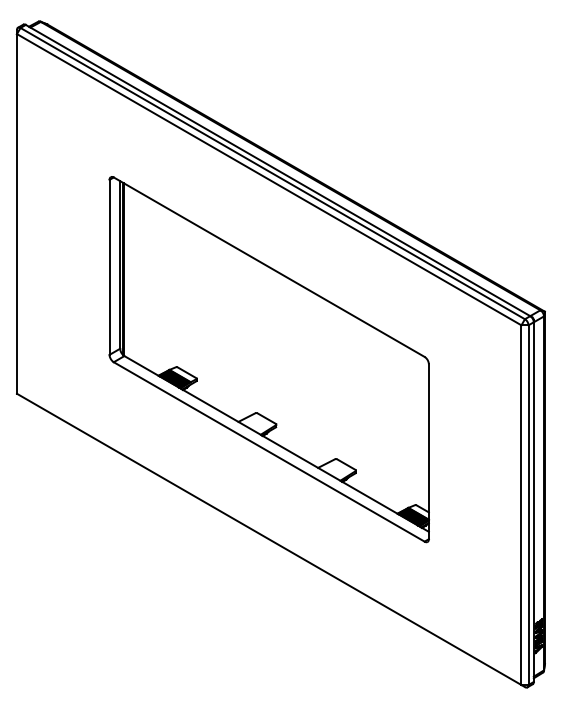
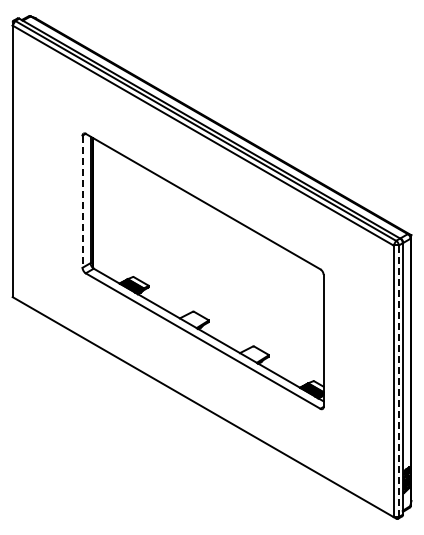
line: (109, 268) -> (82, 202), solid -> dashed
line: (528, 505) -> (398, 381), solid -> dashed

